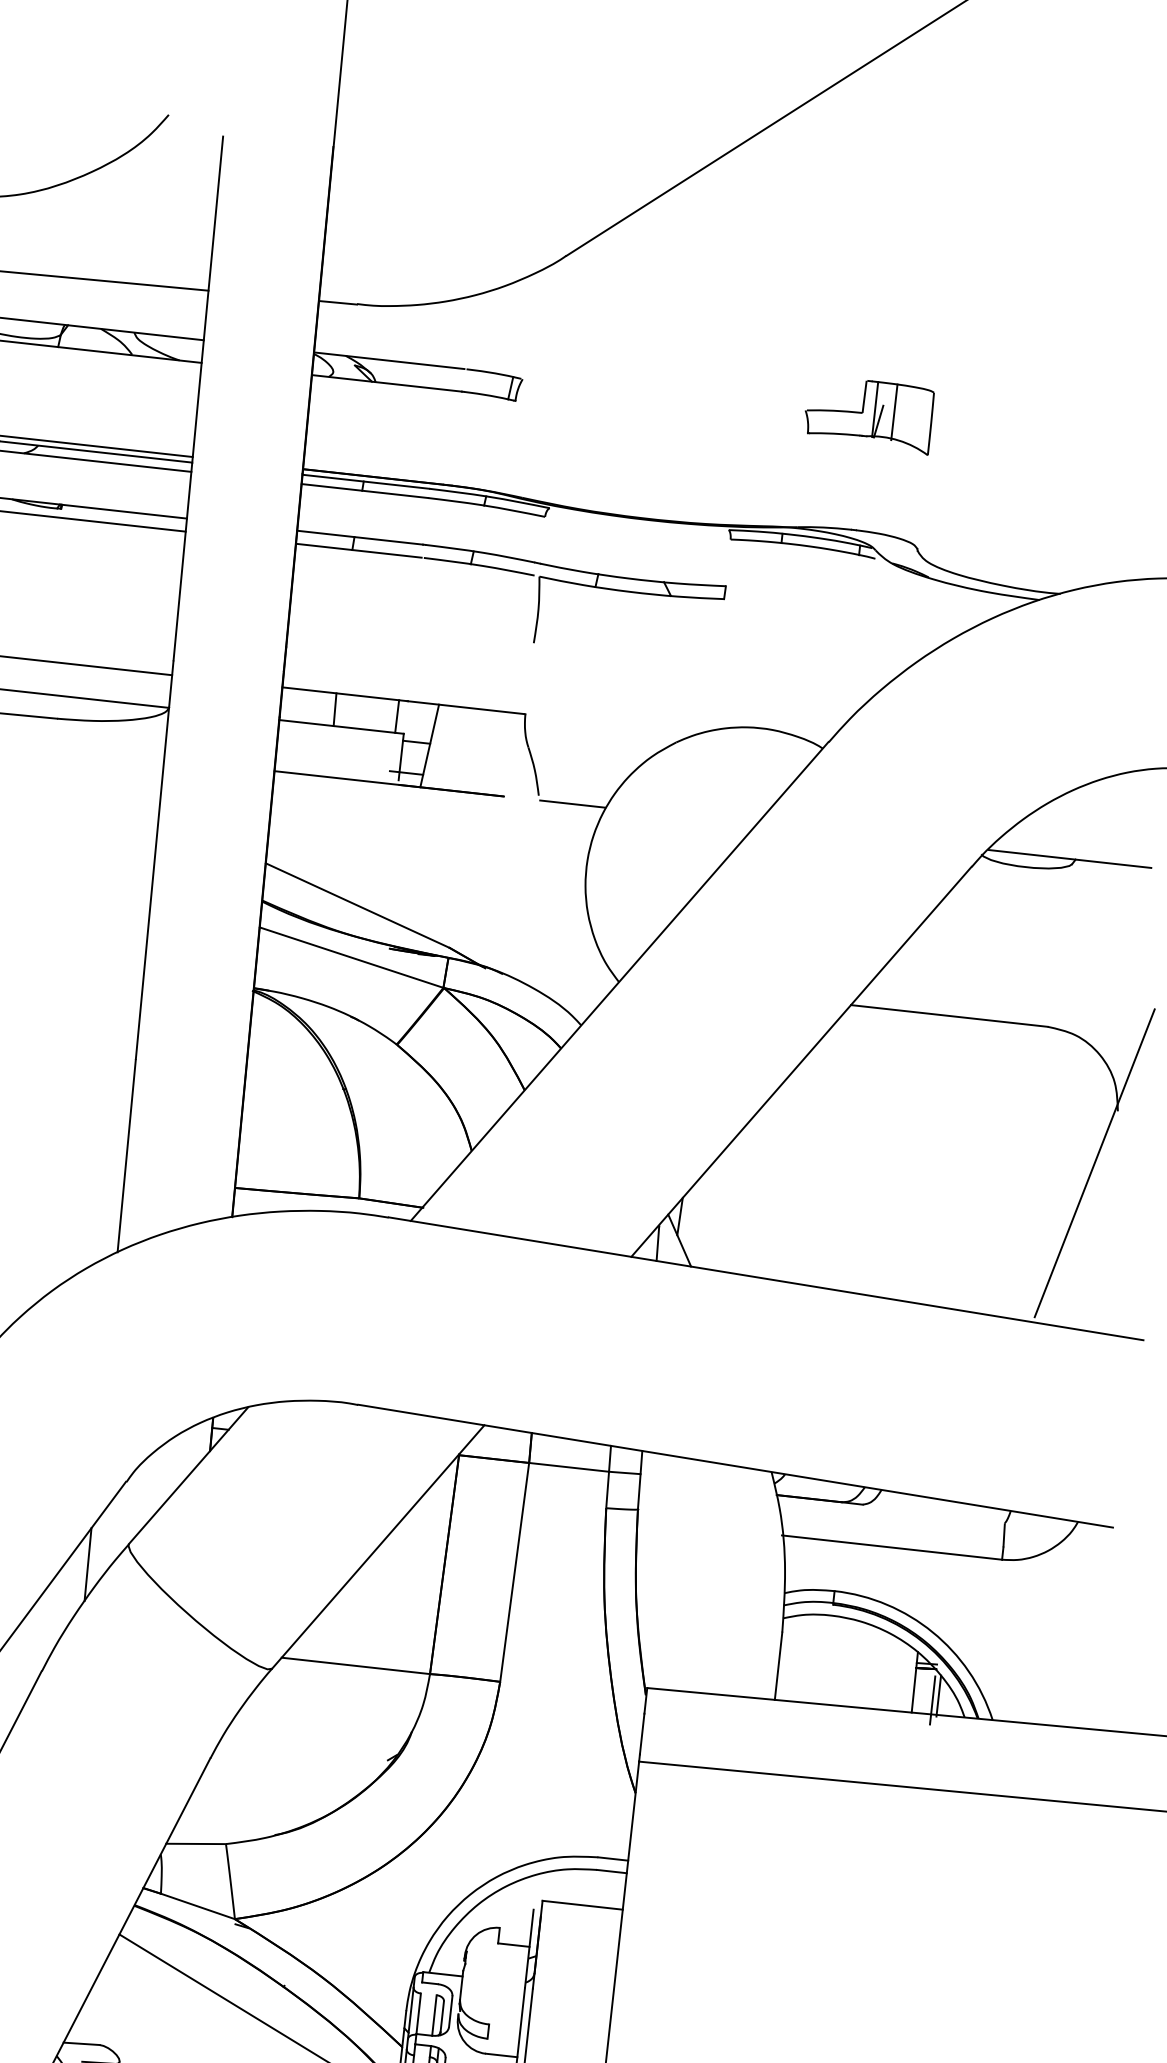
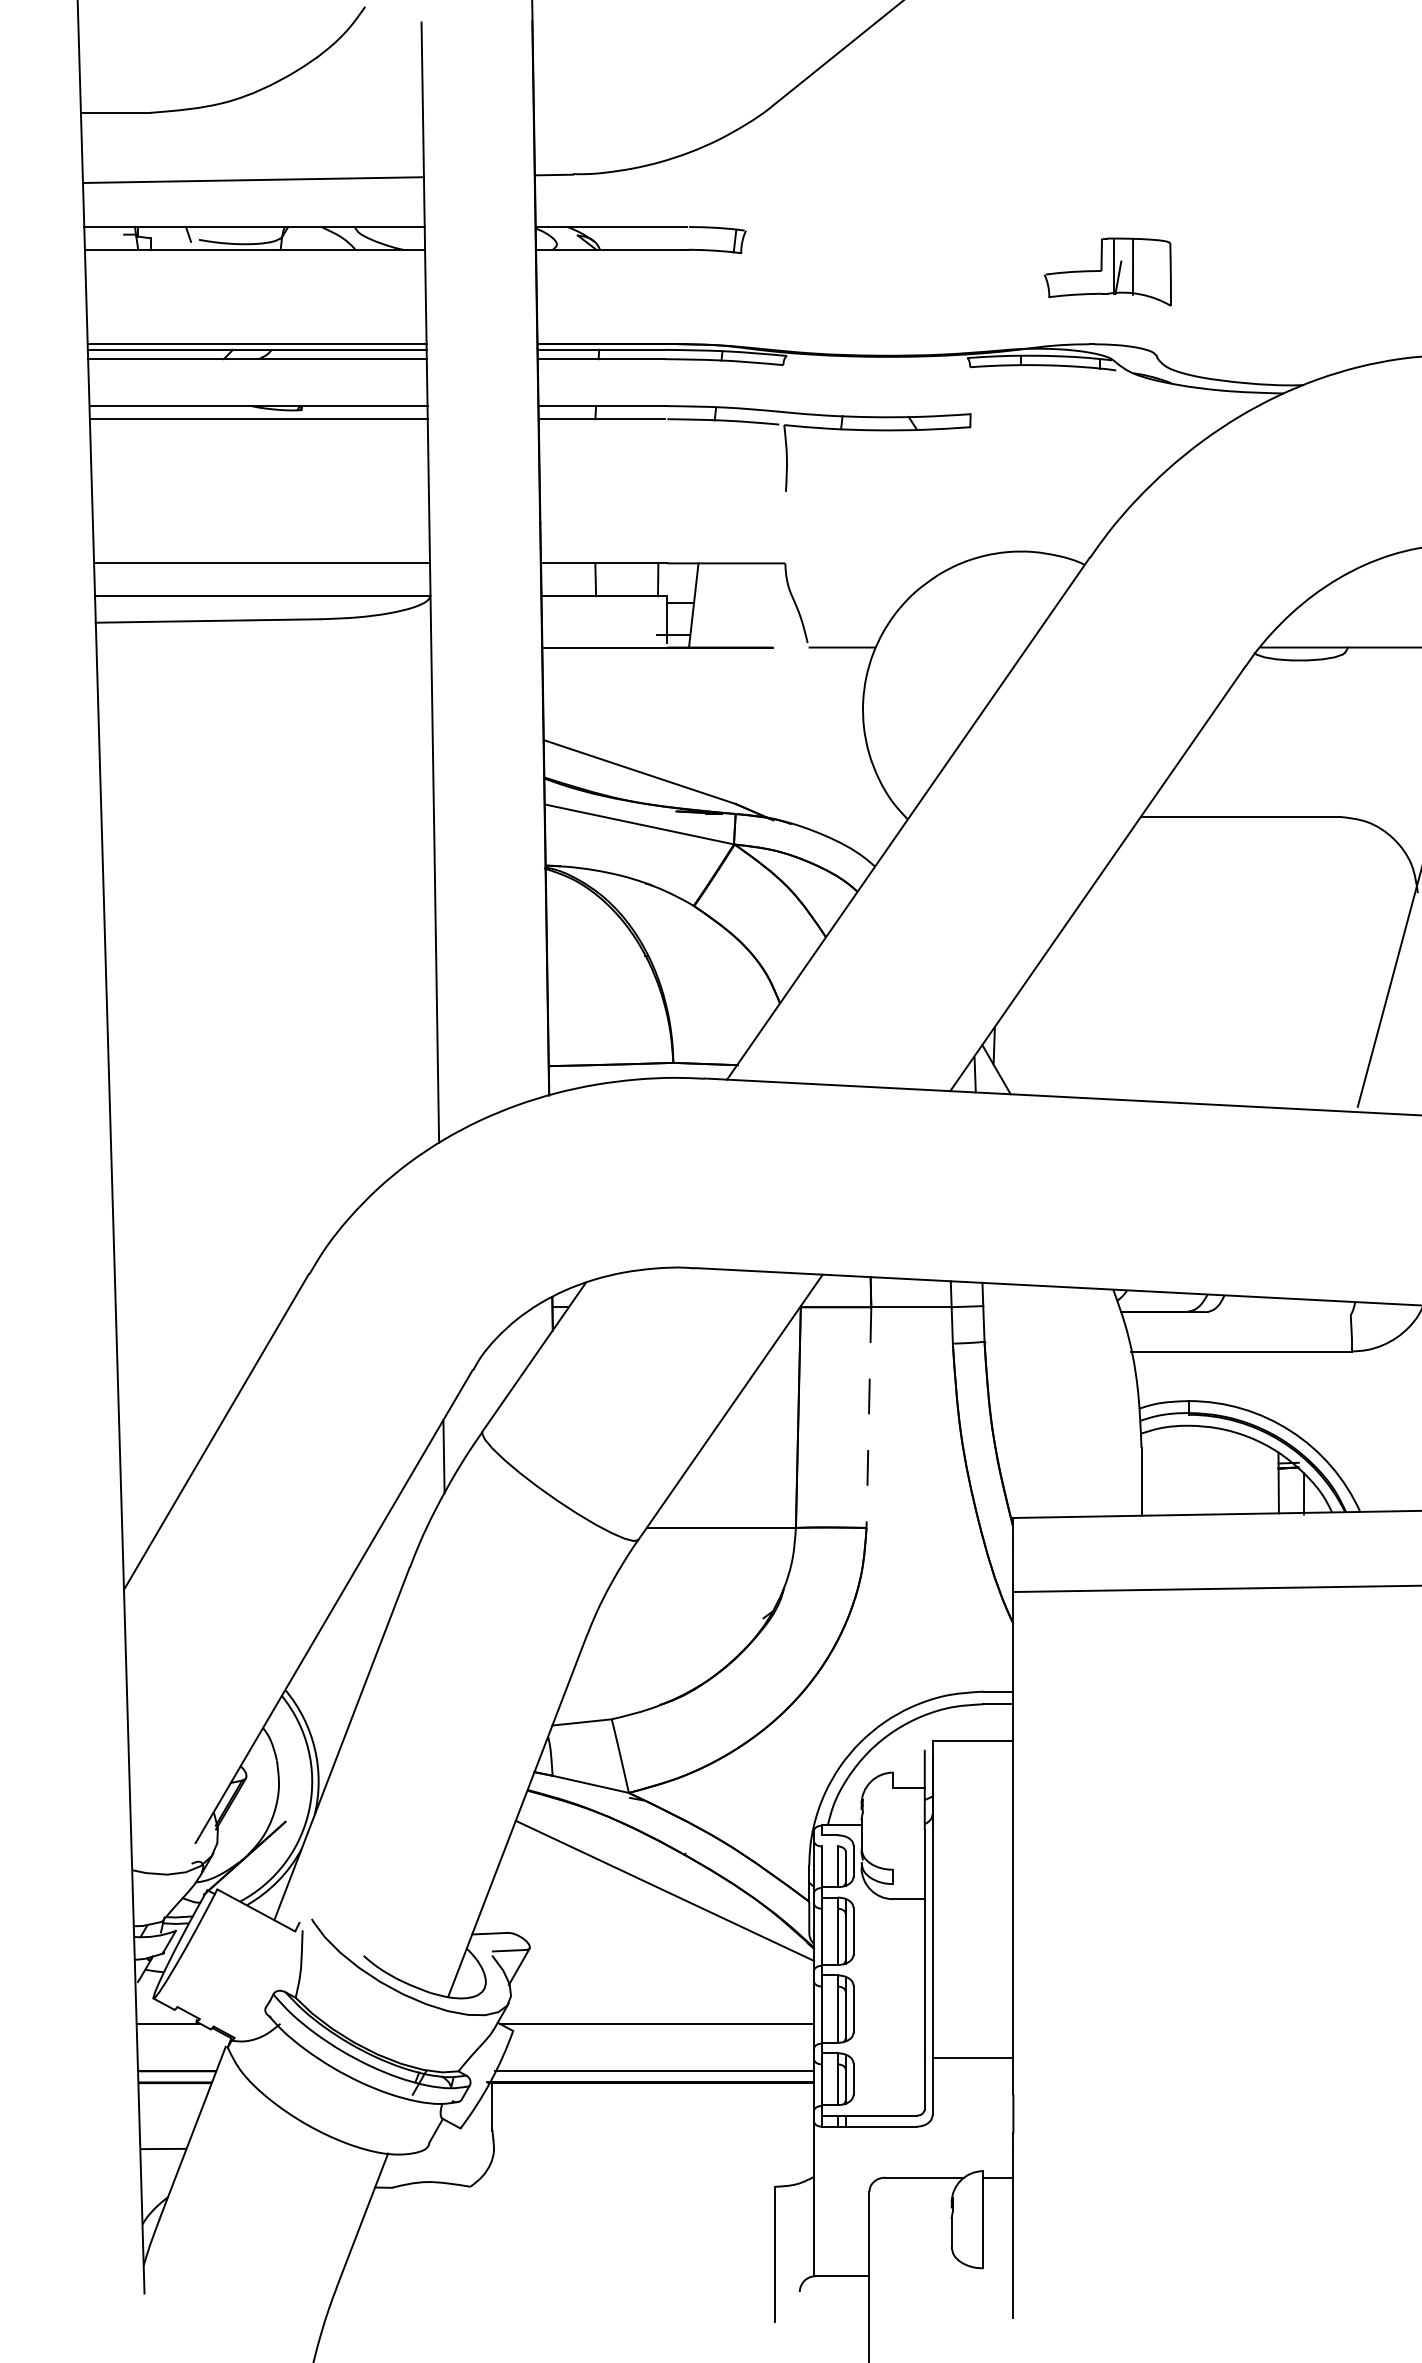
part: (868, 414) -> (1107, 271), moved
line: (514, 1573) -> (868, 1418), solid -> dashed
line: (932, 1699) -> (1298, 1498), removed

